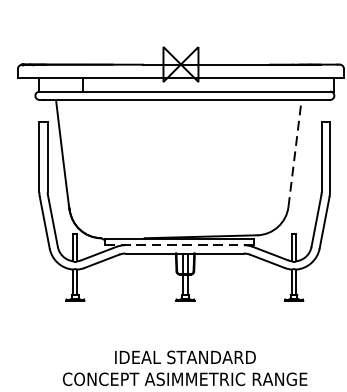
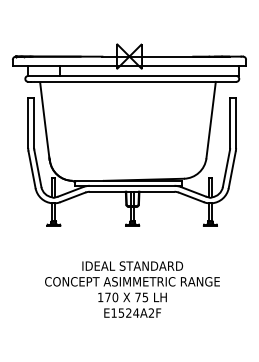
line: (295, 153) -> (211, 120), dashed -> solid
line: (178, 244) -> (127, 185), dashed -> solid

